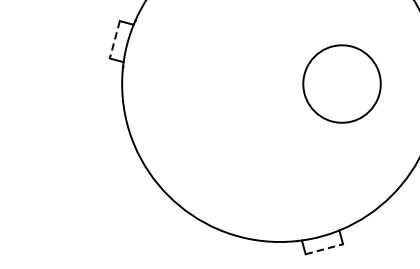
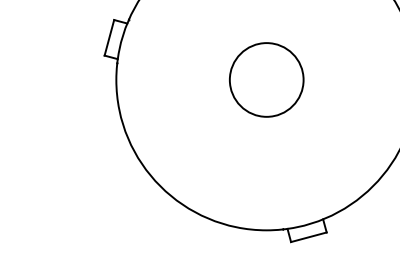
line: (114, 40) -> (109, 38), dashed -> solid
circle: (341, 83) -> (266, 79), moved
line: (325, 249) -> (309, 237), dashed -> solid

